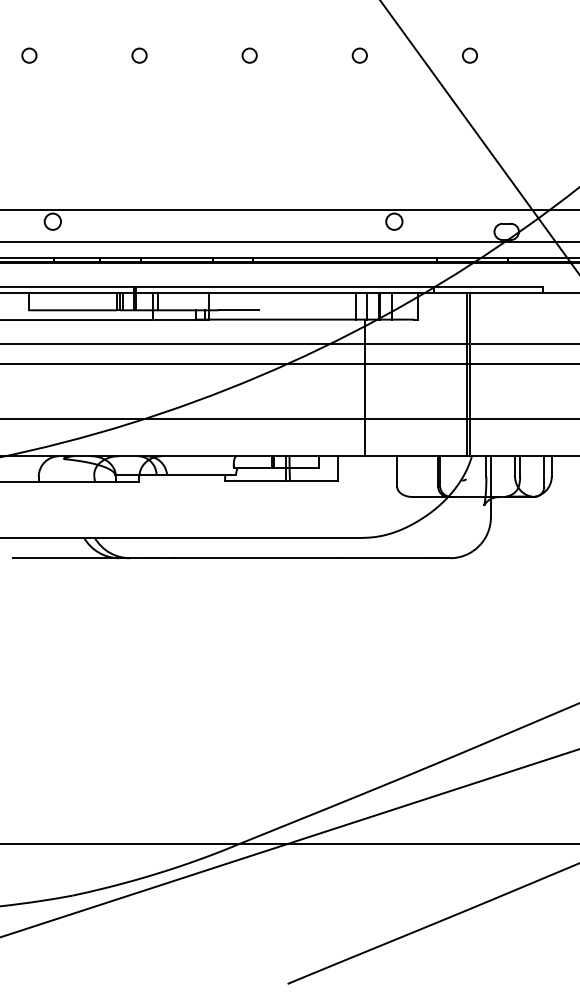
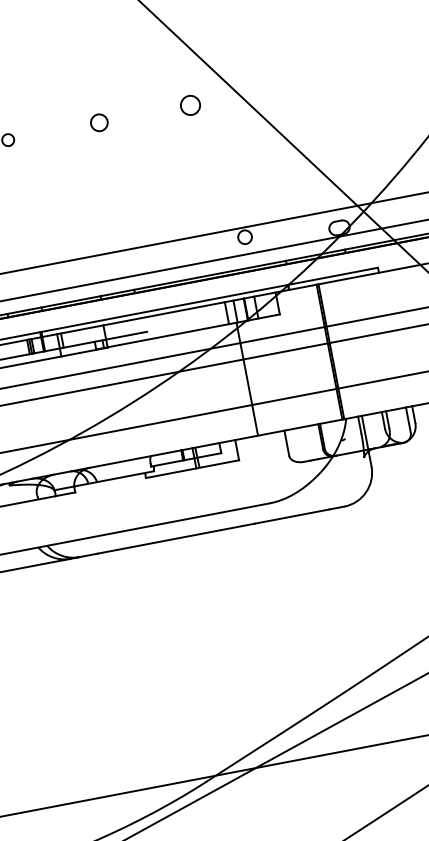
circle: (249, 55) -> (99, 122), size x1.4
circle: (359, 55) -> (190, 105), size x1.6
circle: (469, 55) -> (280, 87), removed

